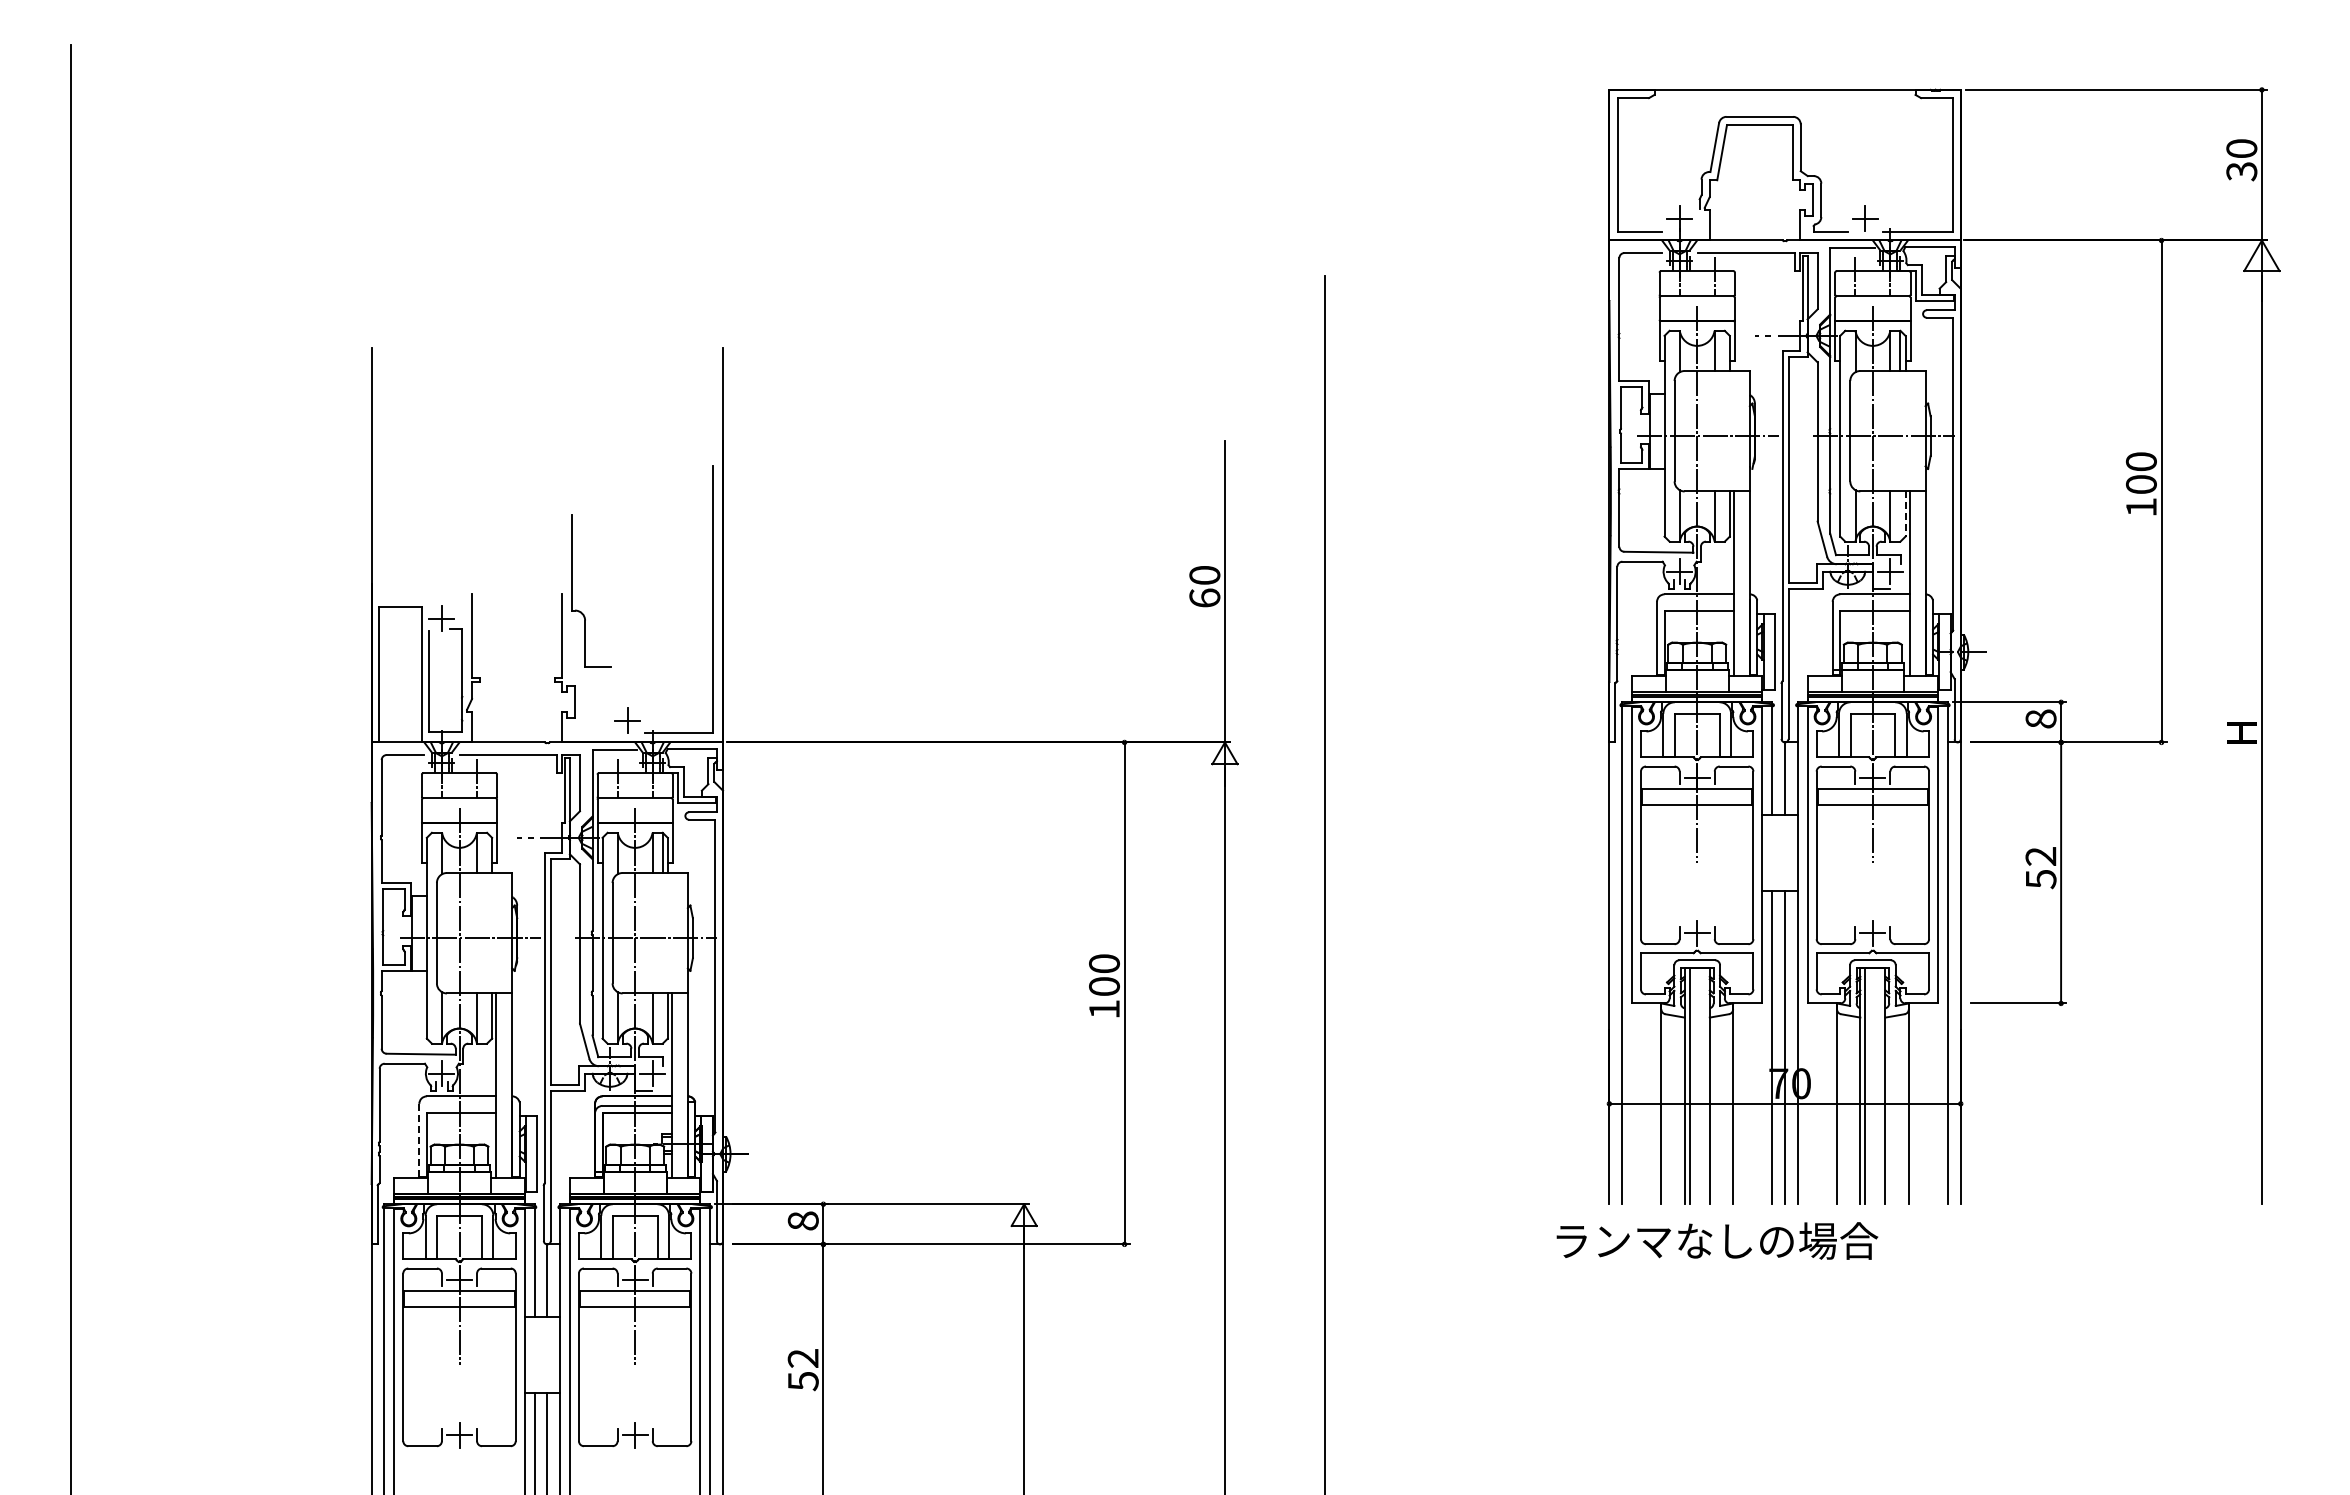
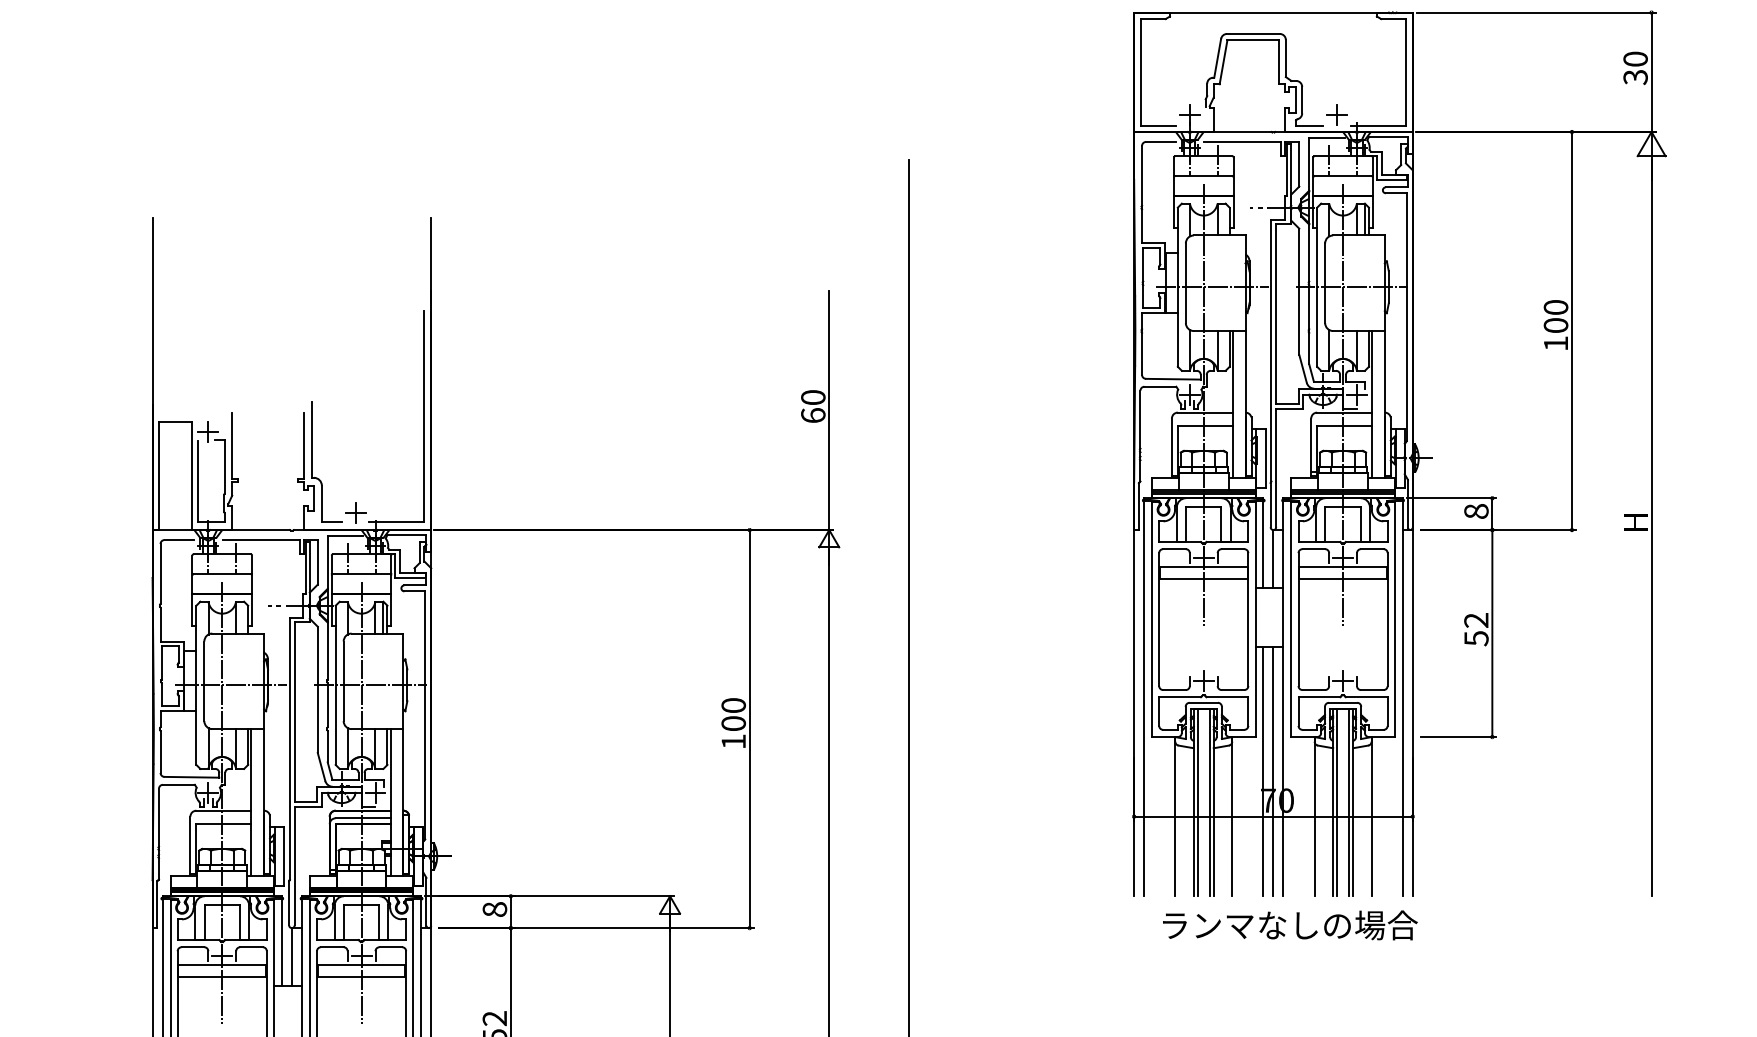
line: (1905, 514) -> (1368, 349), dashed -> solid
part: (572, 590) -> (311, 461), moved
line: (1704, 1086) -> (1209, 802), added
line: (1880, 1086) -> (1349, 802), added
line: (419, 1139) -> (190, 844), dashed -> solid
text: (1717, 1240) -> (1290, 925), moved

